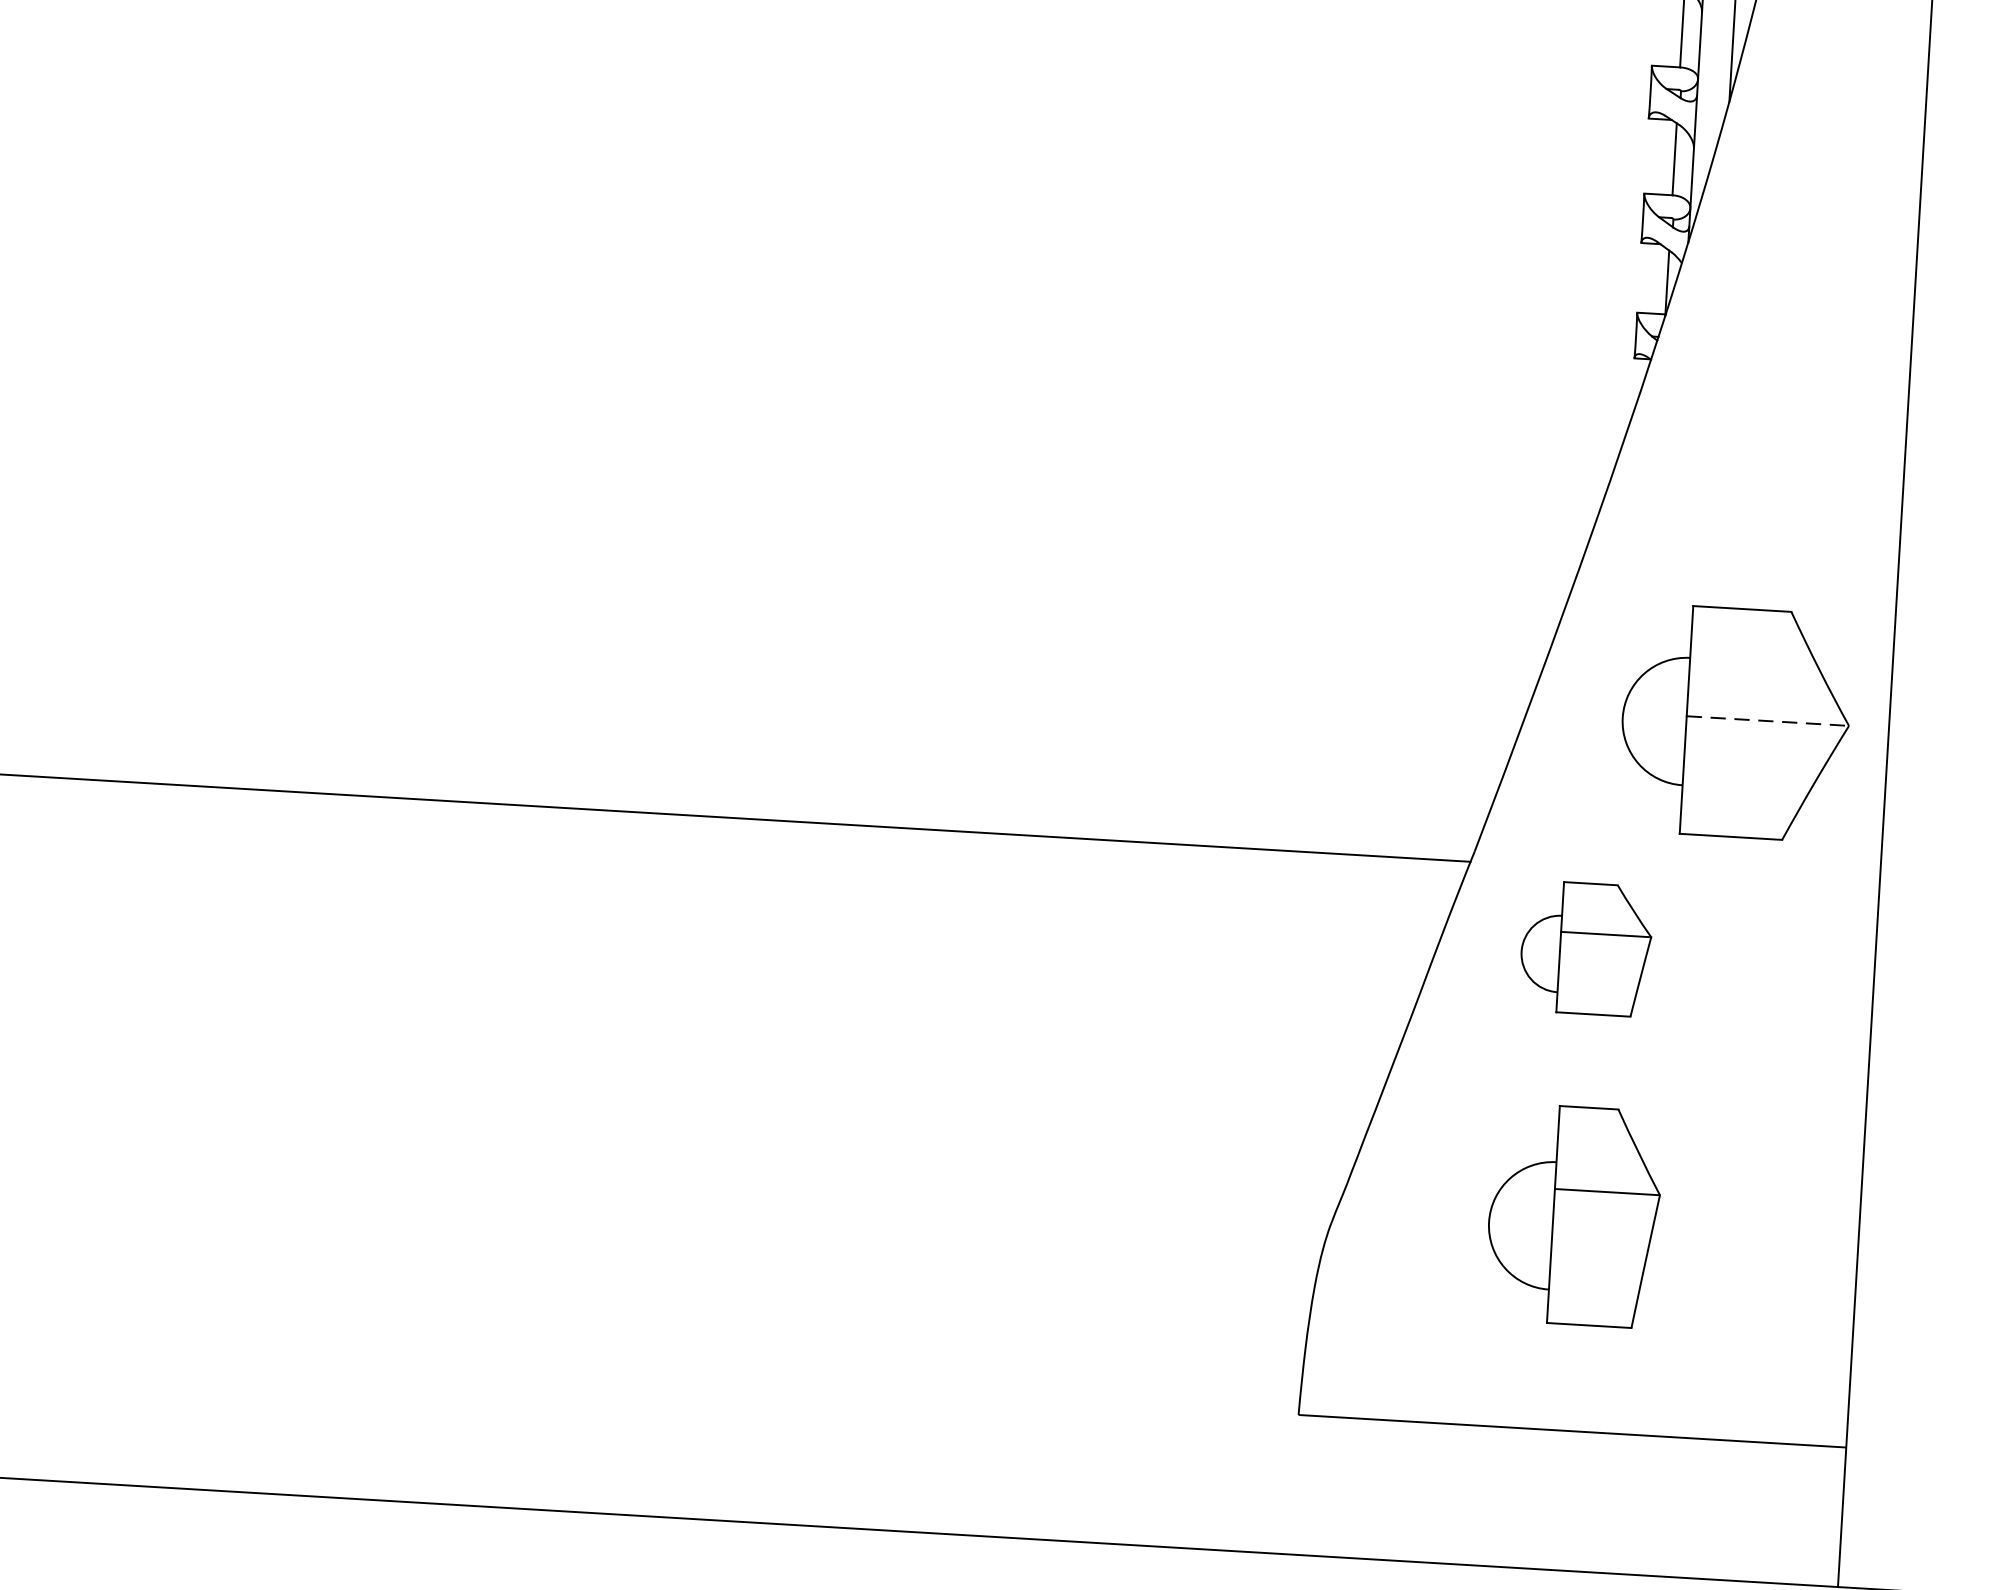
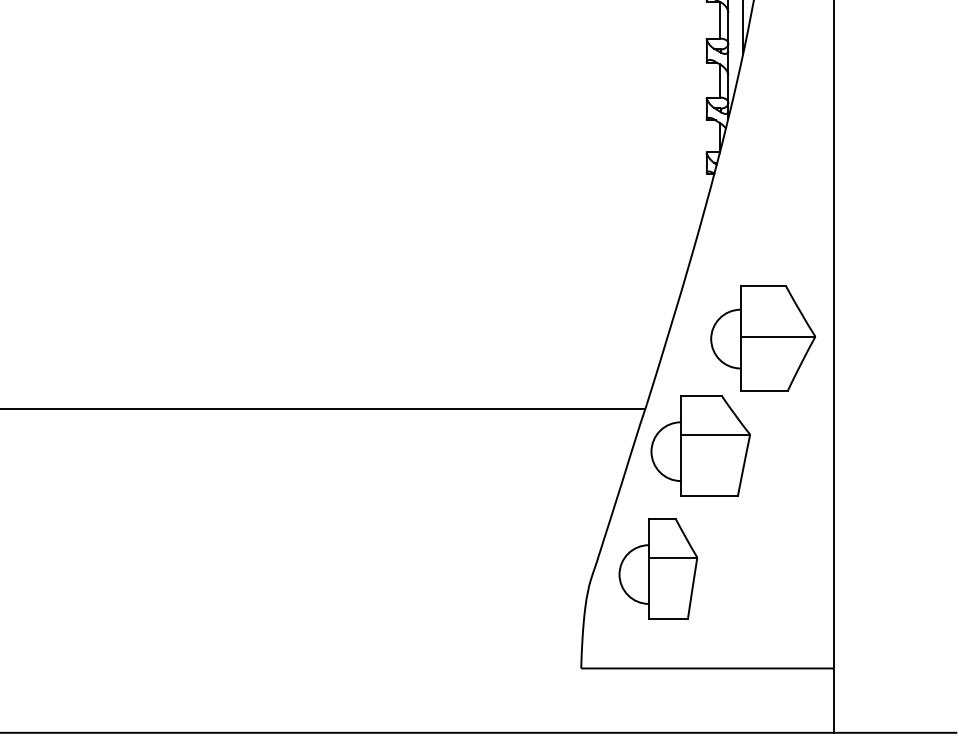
line: (1768, 720) -> (778, 336), dashed -> solid
part: (1585, 947) -> (700, 445), size x1.67
part: (1574, 1213) -> (658, 568), moved

